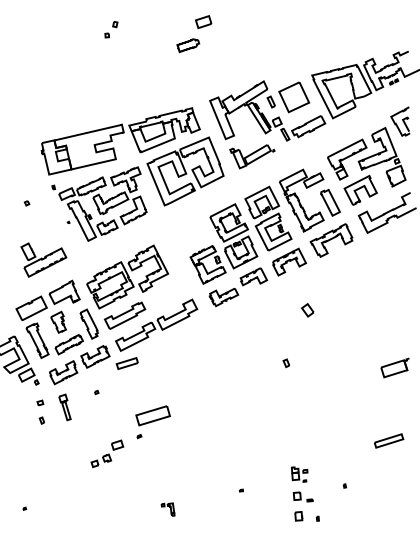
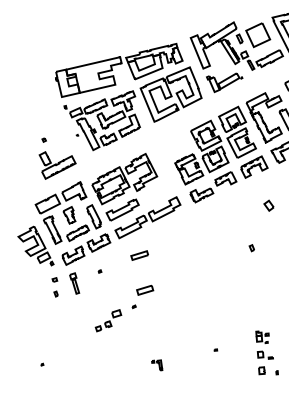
part: (26, 203) -> (43, 140), moved
part: (126, 363) -> (139, 255), moved
part: (152, 415) -> (144, 289), size x0.6

